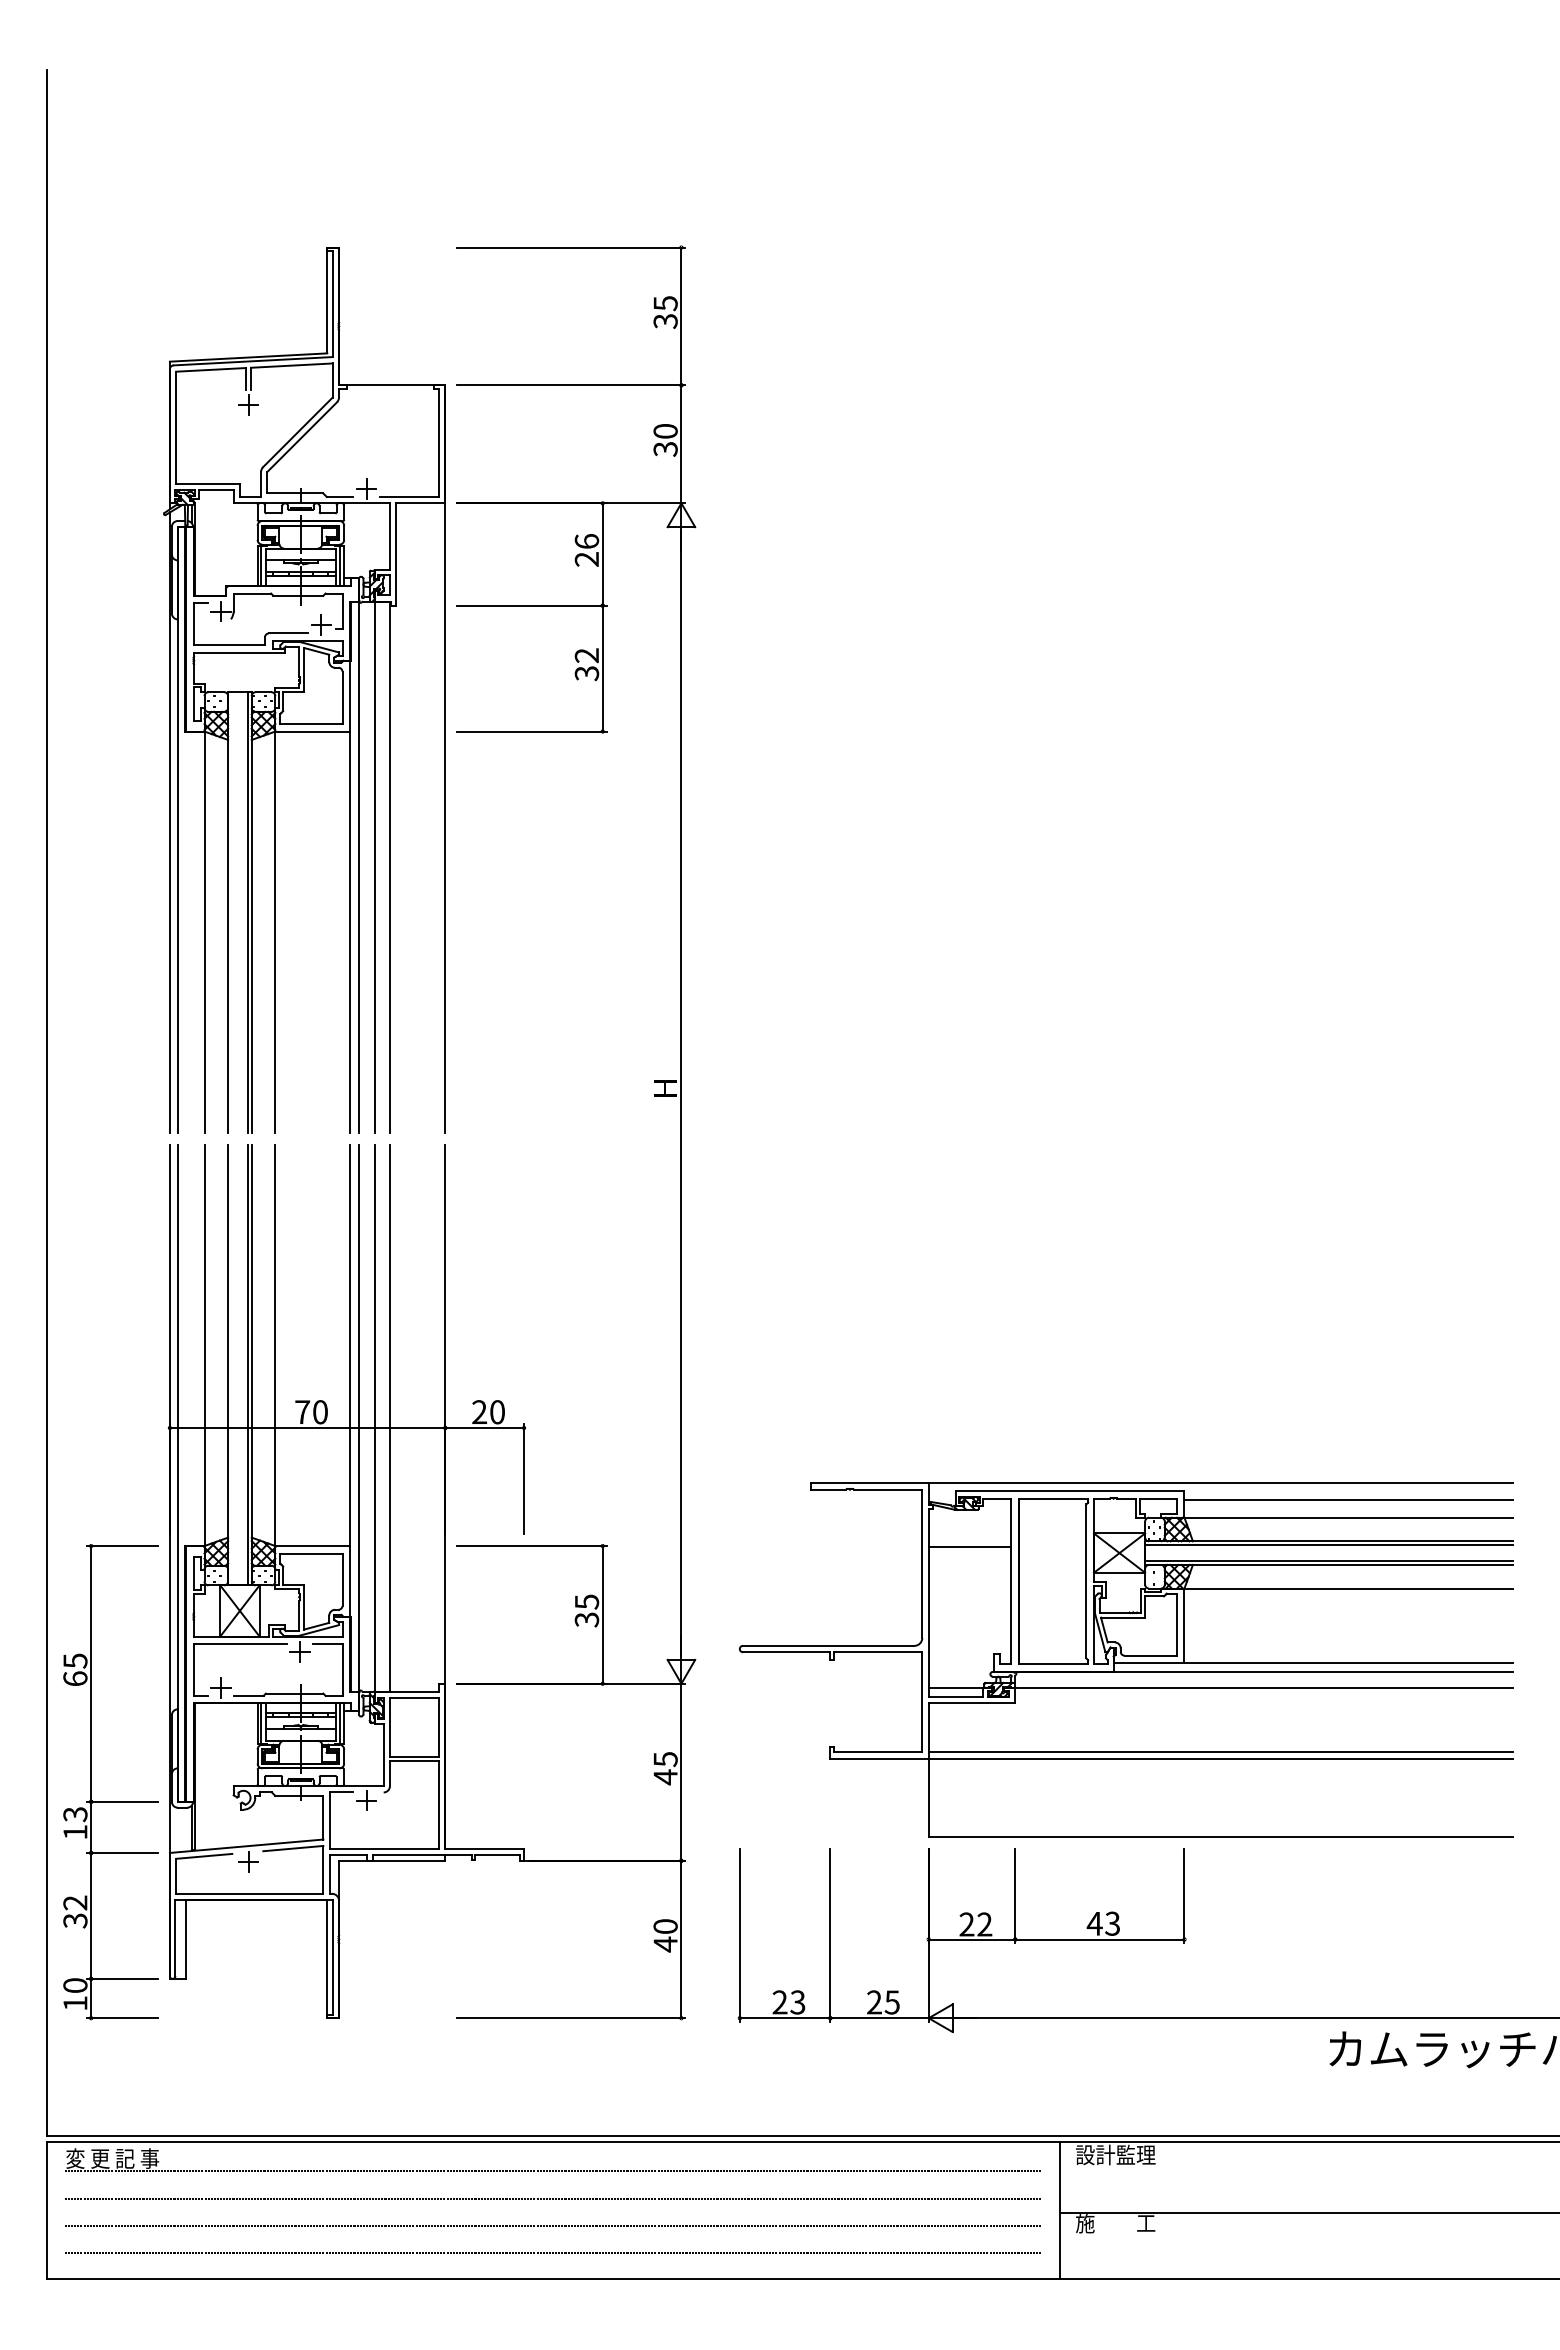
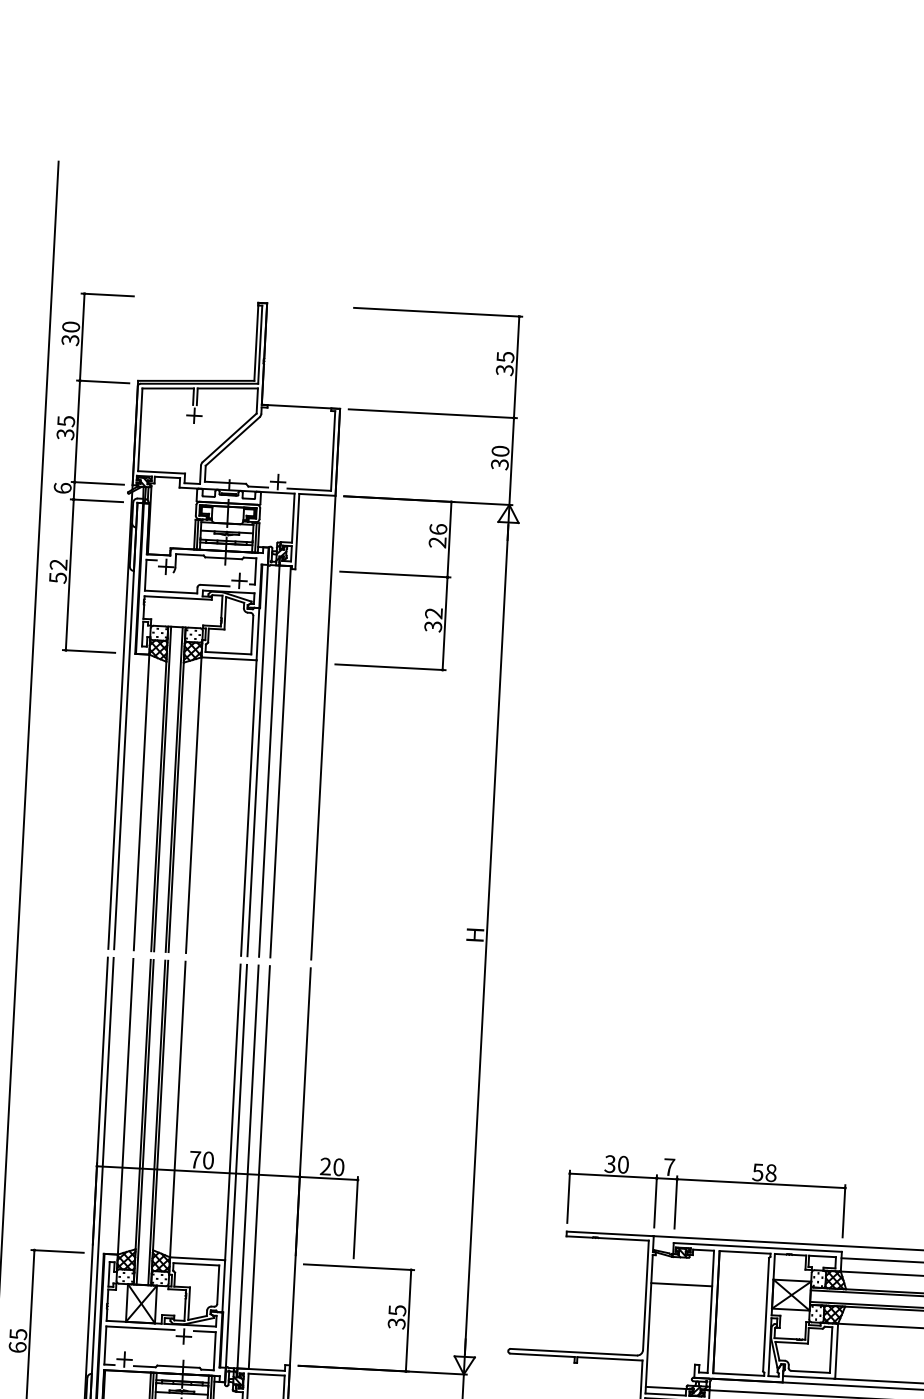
part: (110, 502) -> (88, 482), added
line: (232, 912) -> (162, 789), added
line: (232, 1364) -> (145, 1121), added
part: (997, 1404) -> (707, 1180), added

